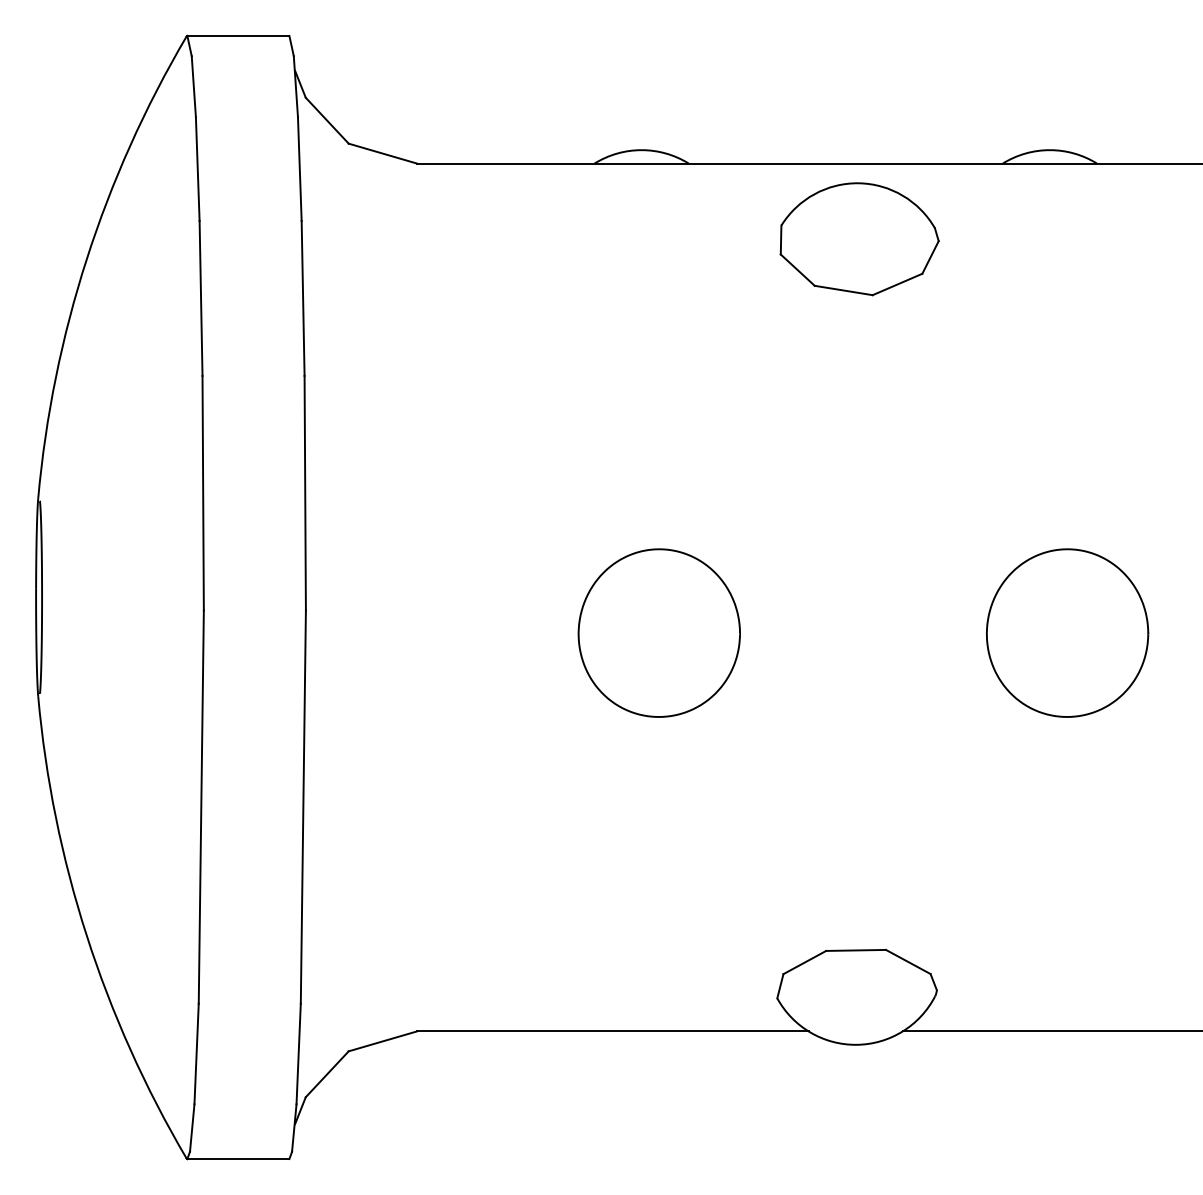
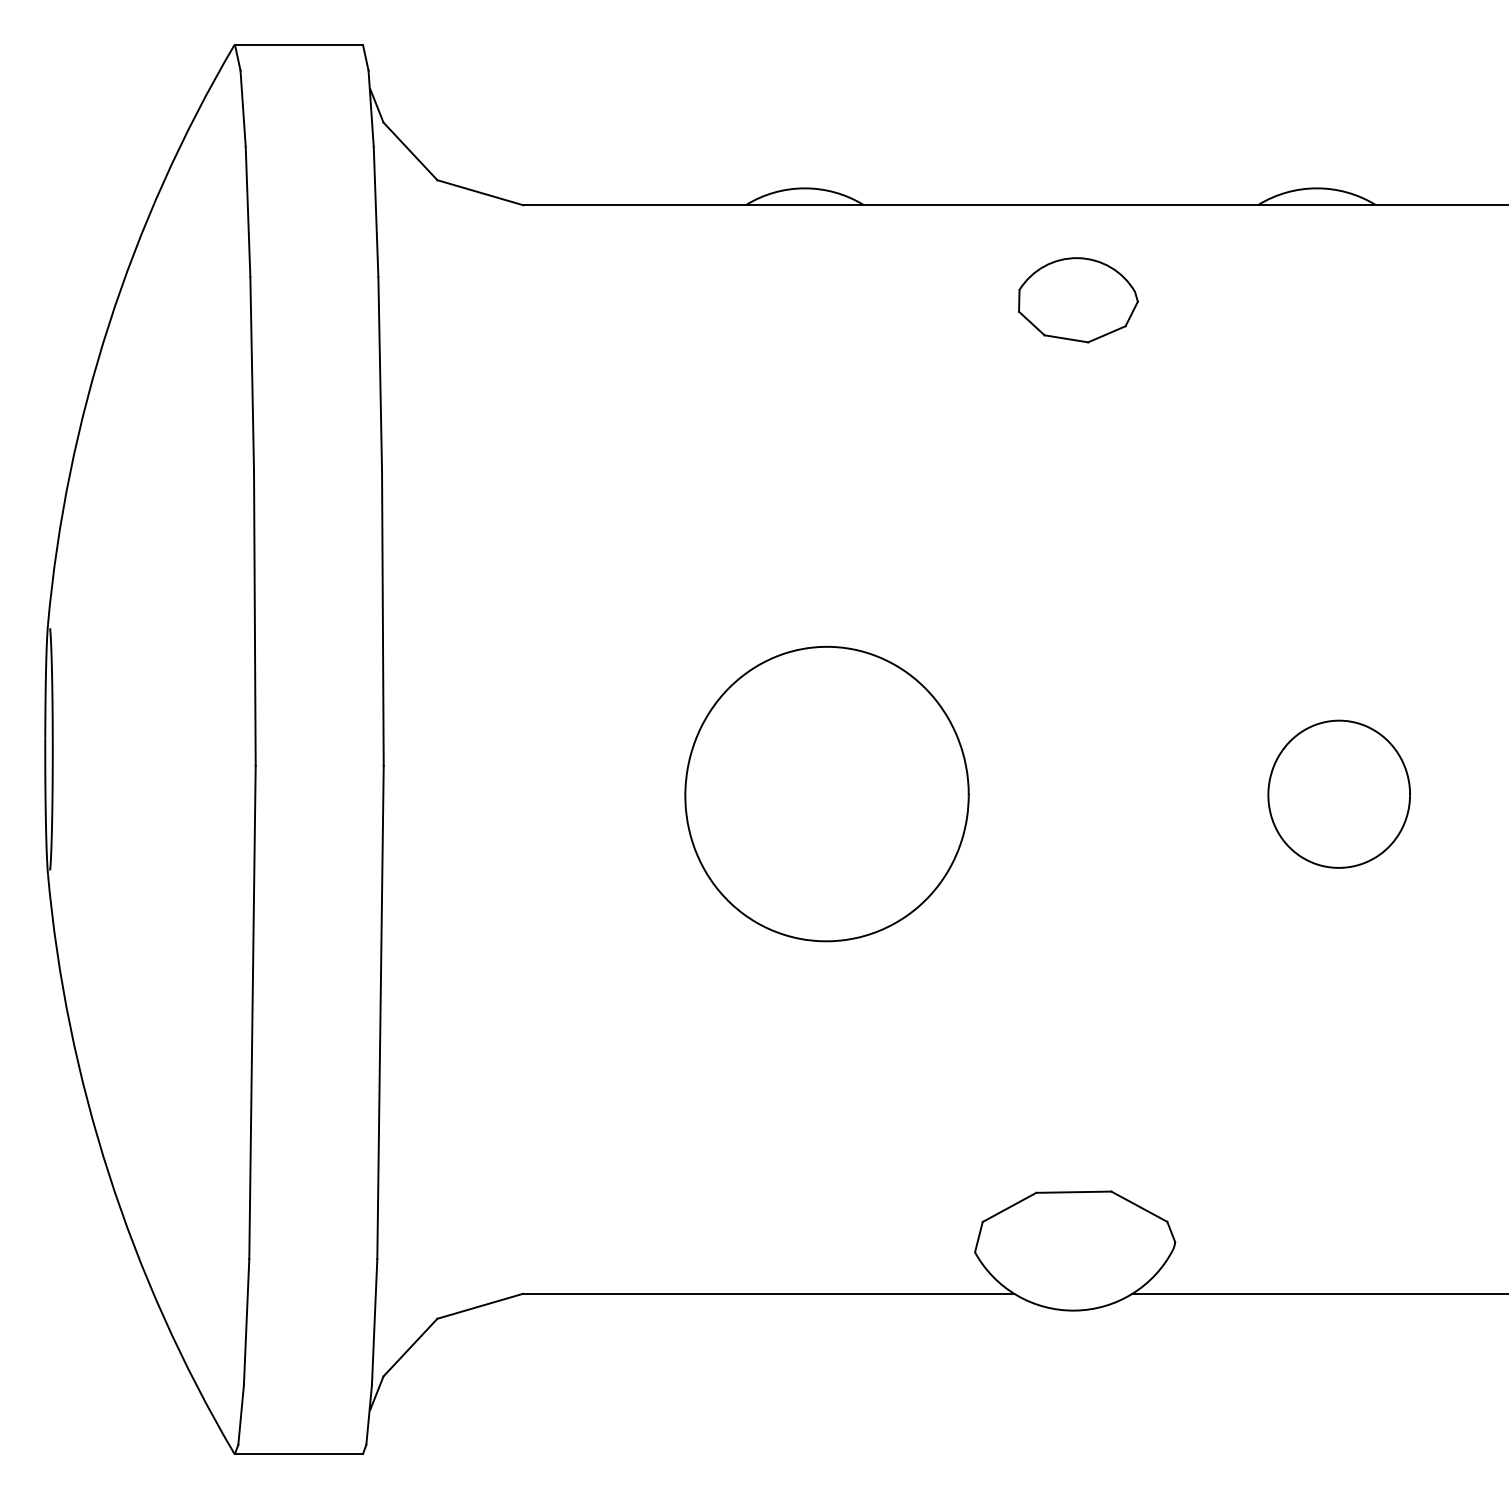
part: (859, 239) -> (1078, 300), size x0.6
part: (658, 633) -> (826, 794), size x1.4
part: (1067, 633) -> (1339, 794), size x0.7

